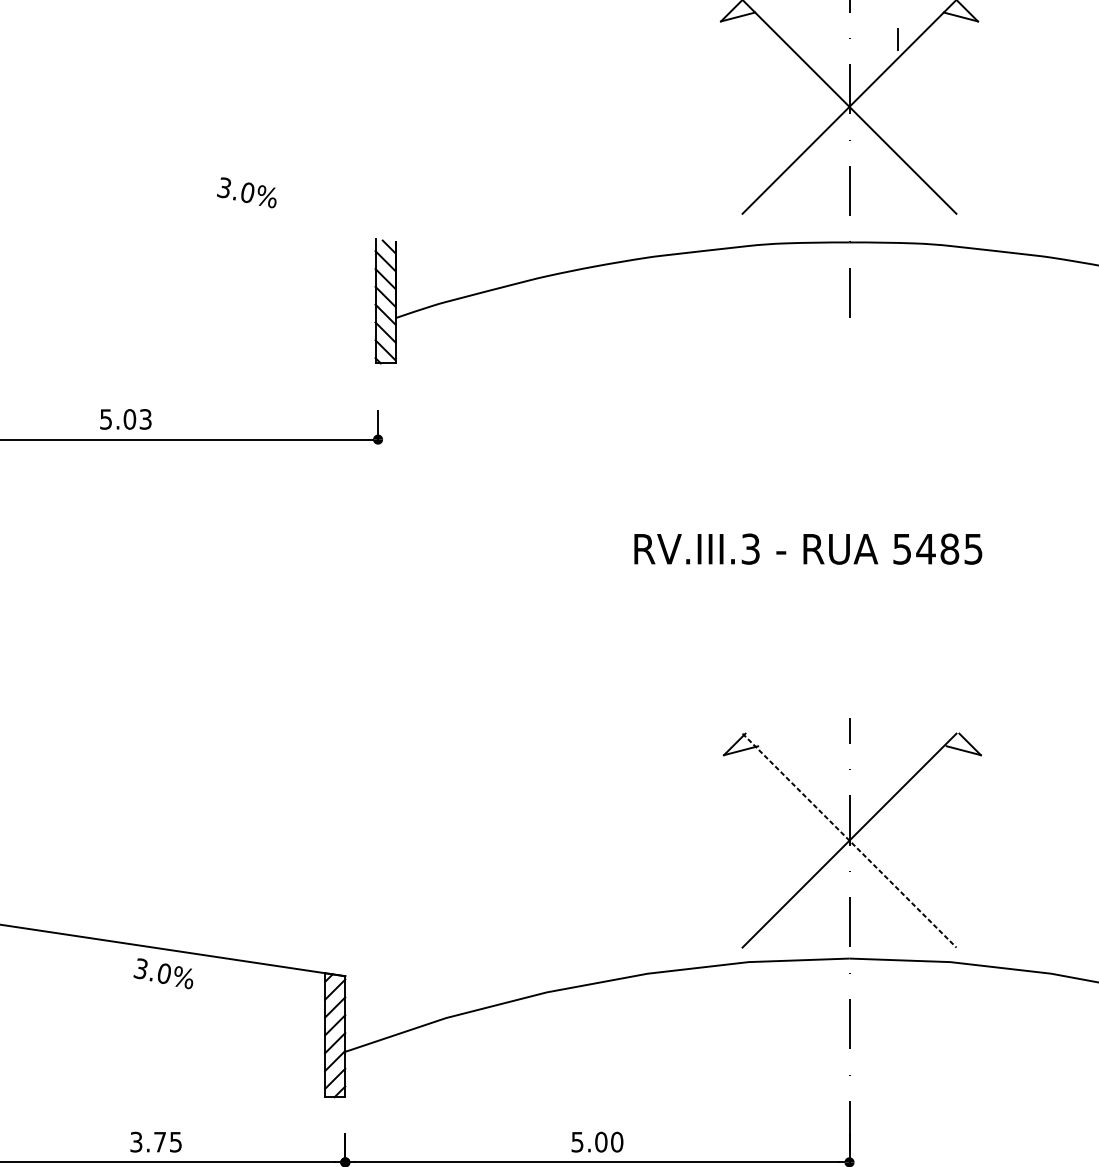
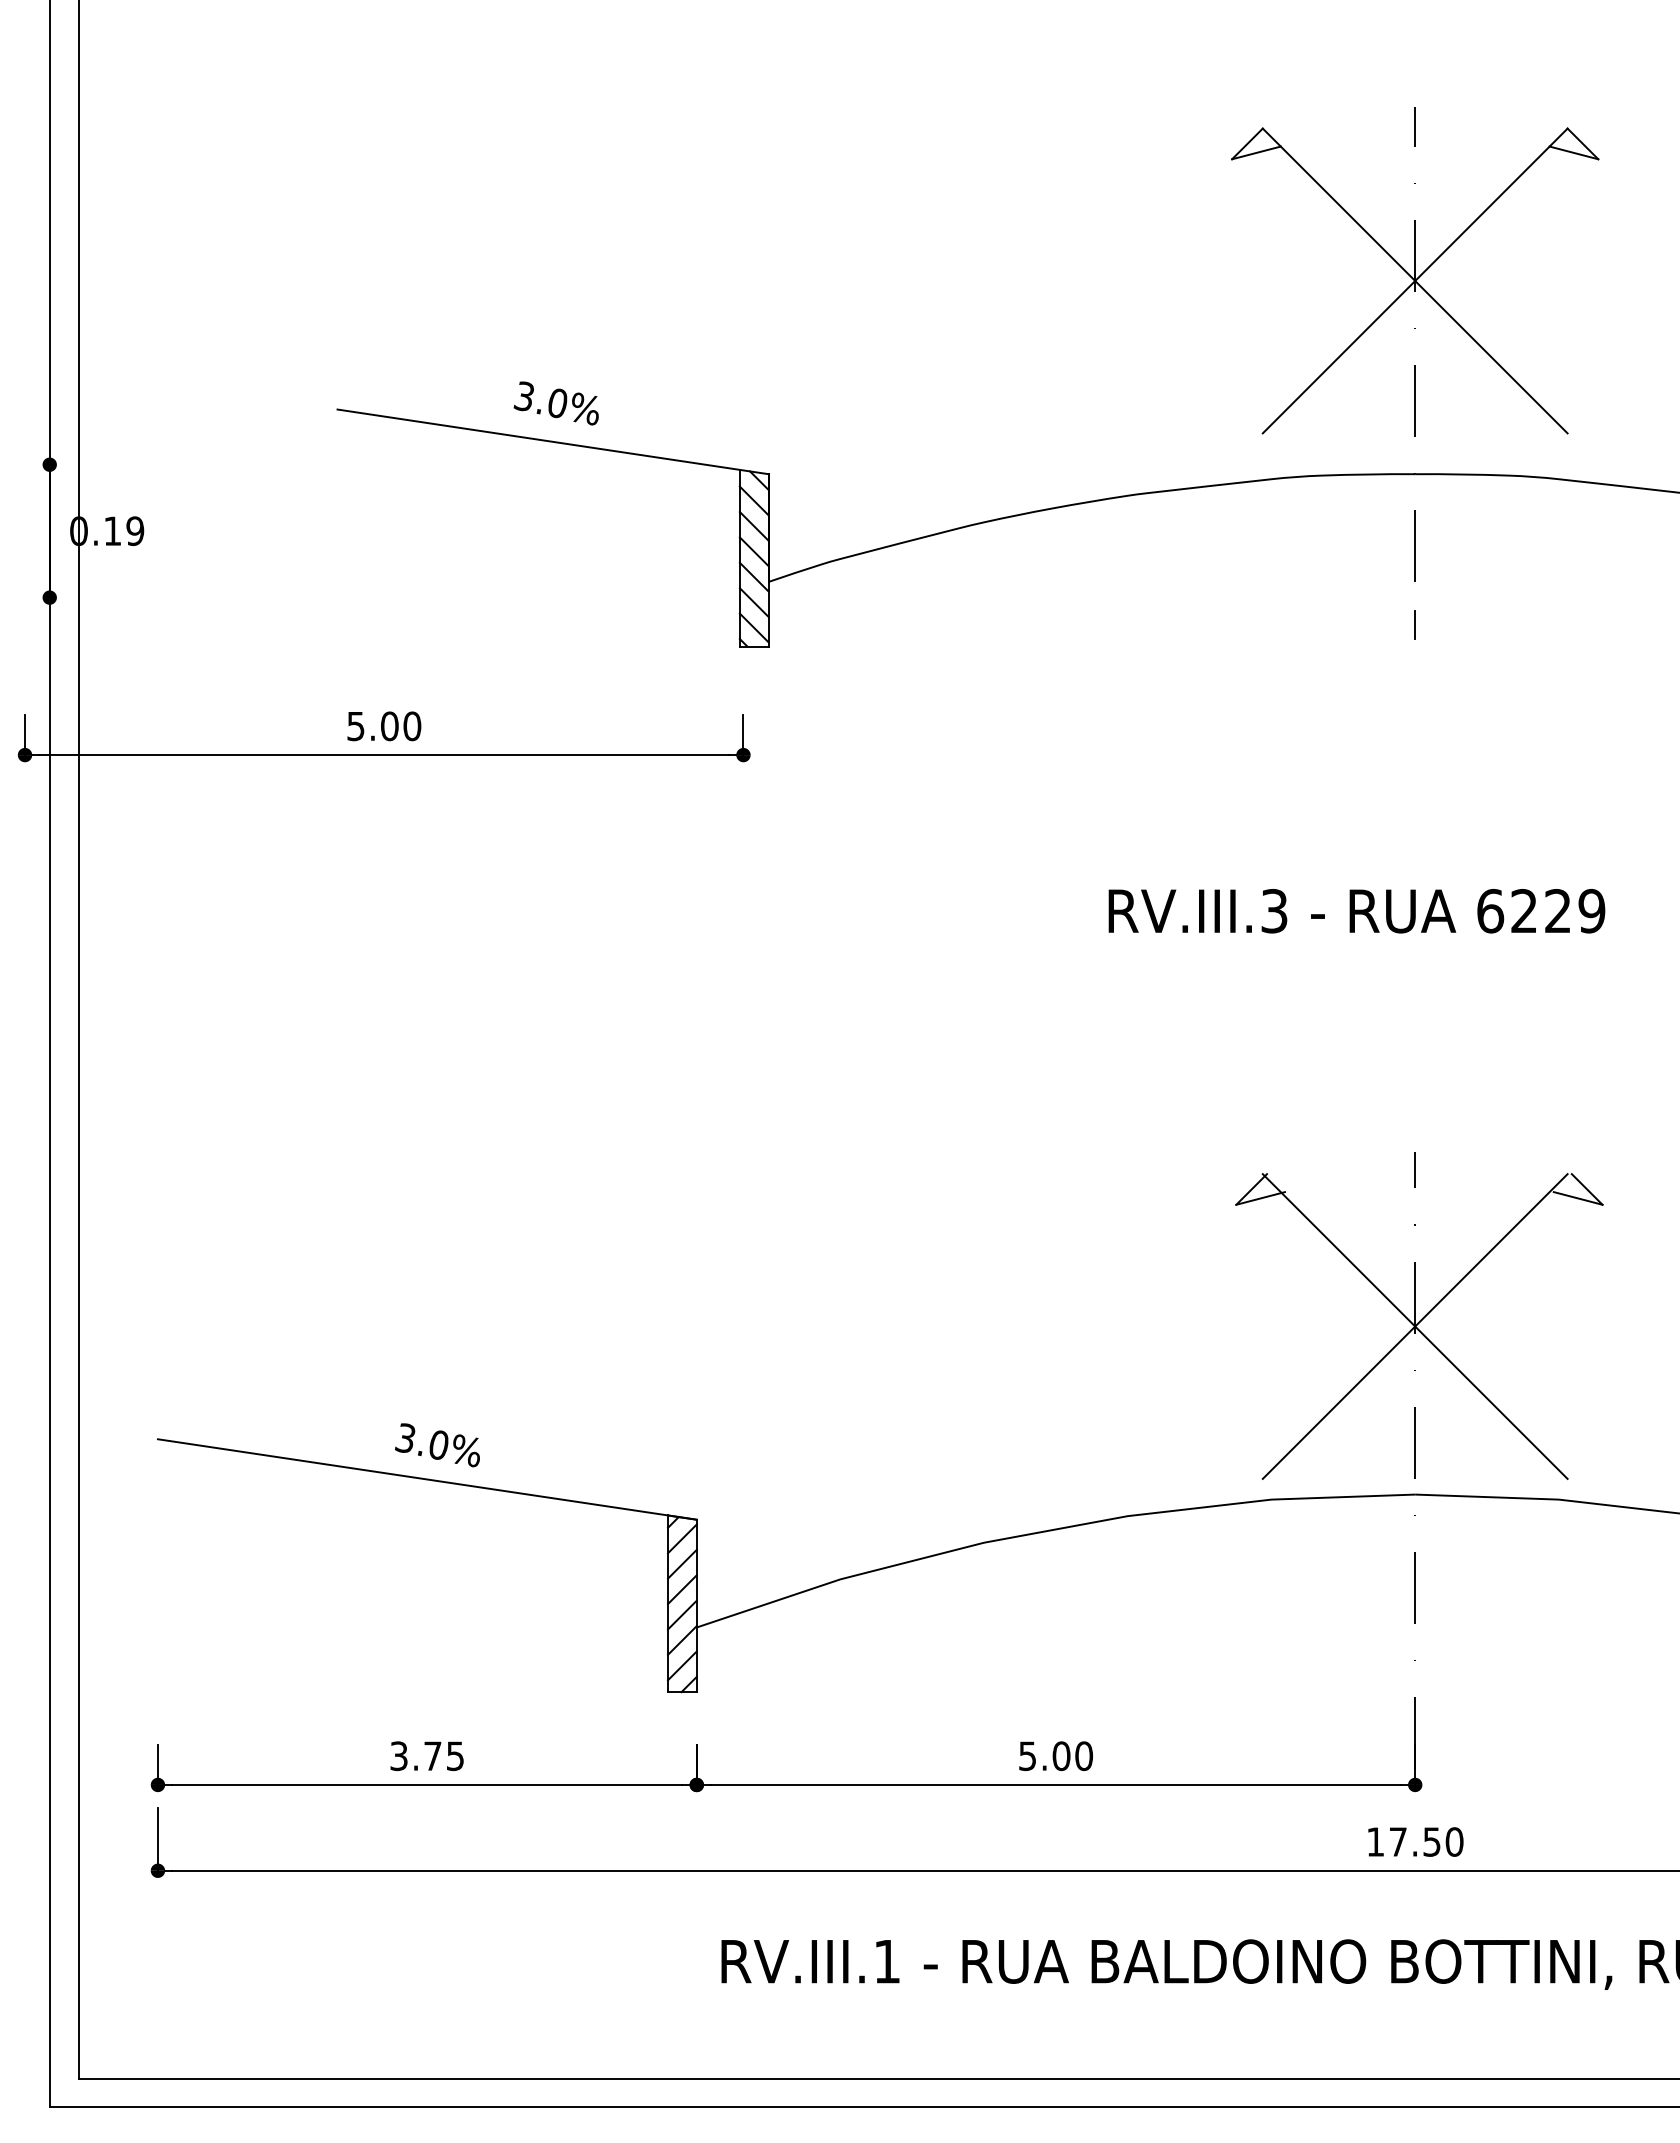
line: (897, 39) -> (1414, 624), moved
line: (244, 219) -> (552, 441), added
text: (145, 419) -> (412, 726), 5.03 -> 5.00
text: (938, 548) -> (1541, 910), 5485 -> 6229
line: (849, 840) -> (1415, 1326), dashed -> solid
text: (163, 973) -> (437, 1445), moved

